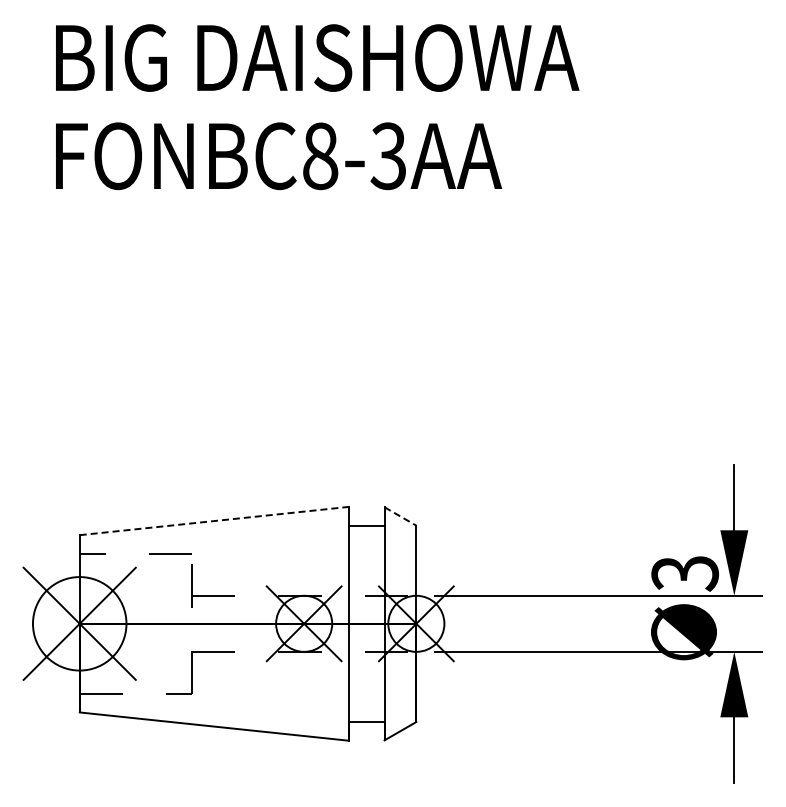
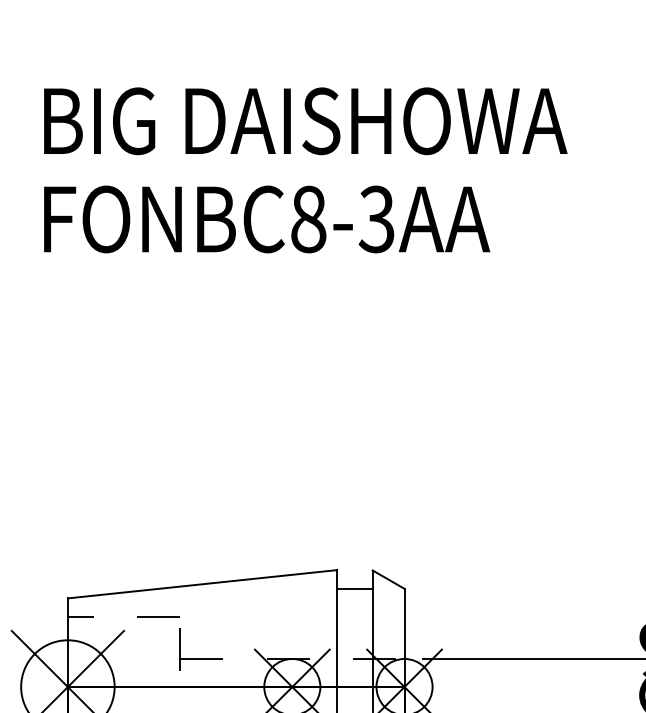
line: (400, 516) -> (388, 579), dashed -> solid
line: (214, 521) -> (202, 584), dashed -> solid

